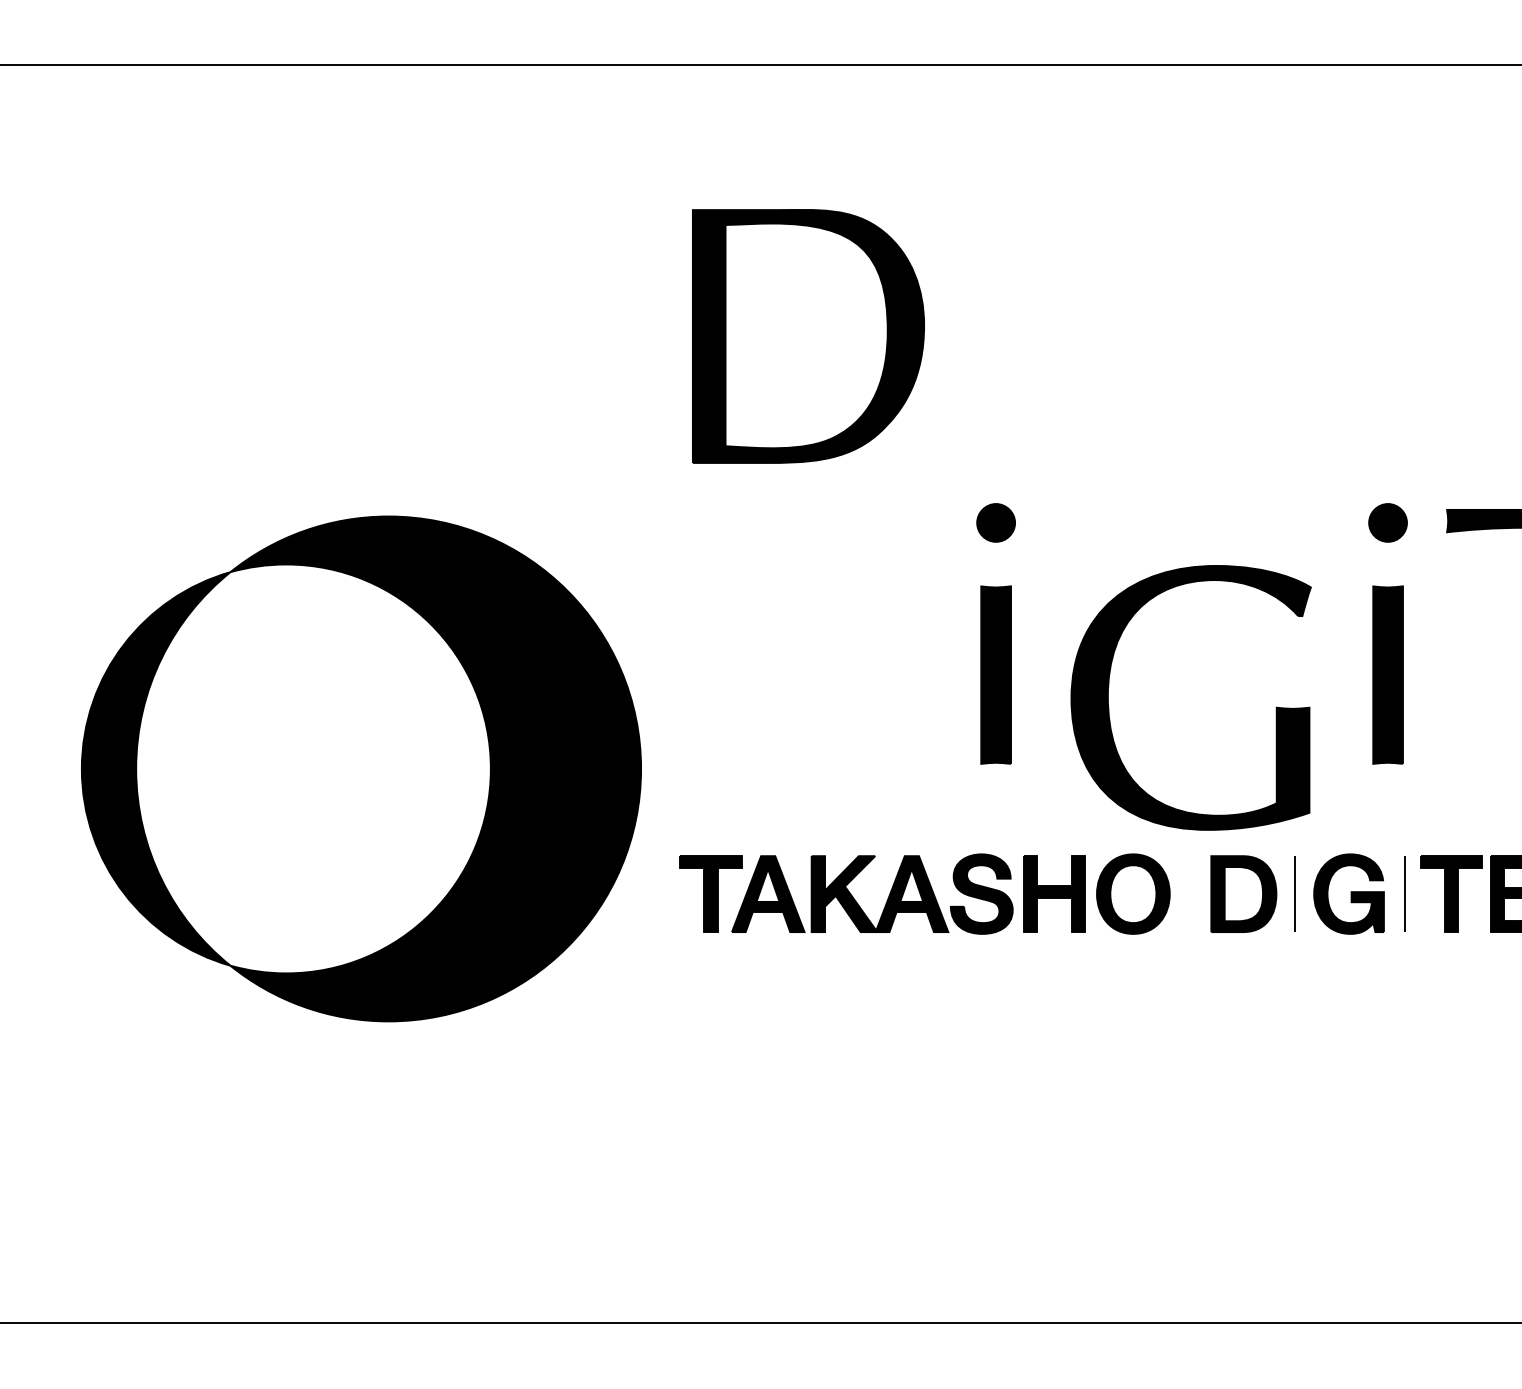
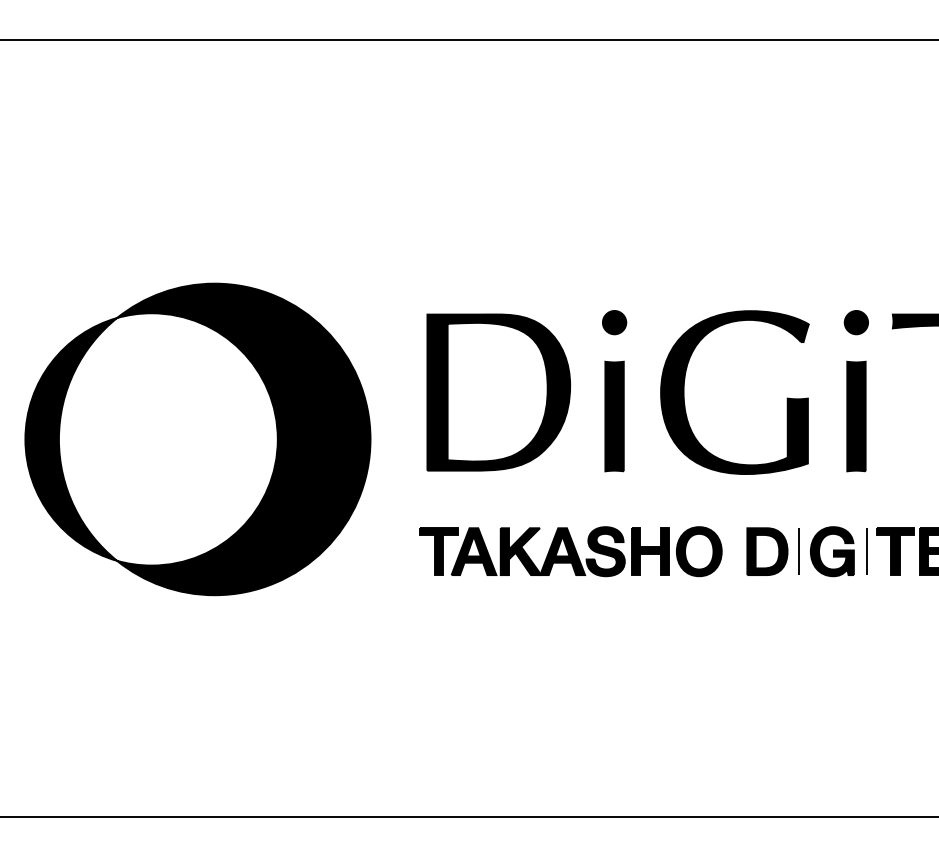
part: (807, 336) -> (498, 392), moved
part: (1109, 697) -> (684, 392), moved
part: (360, 769) -> (197, 439), moved

